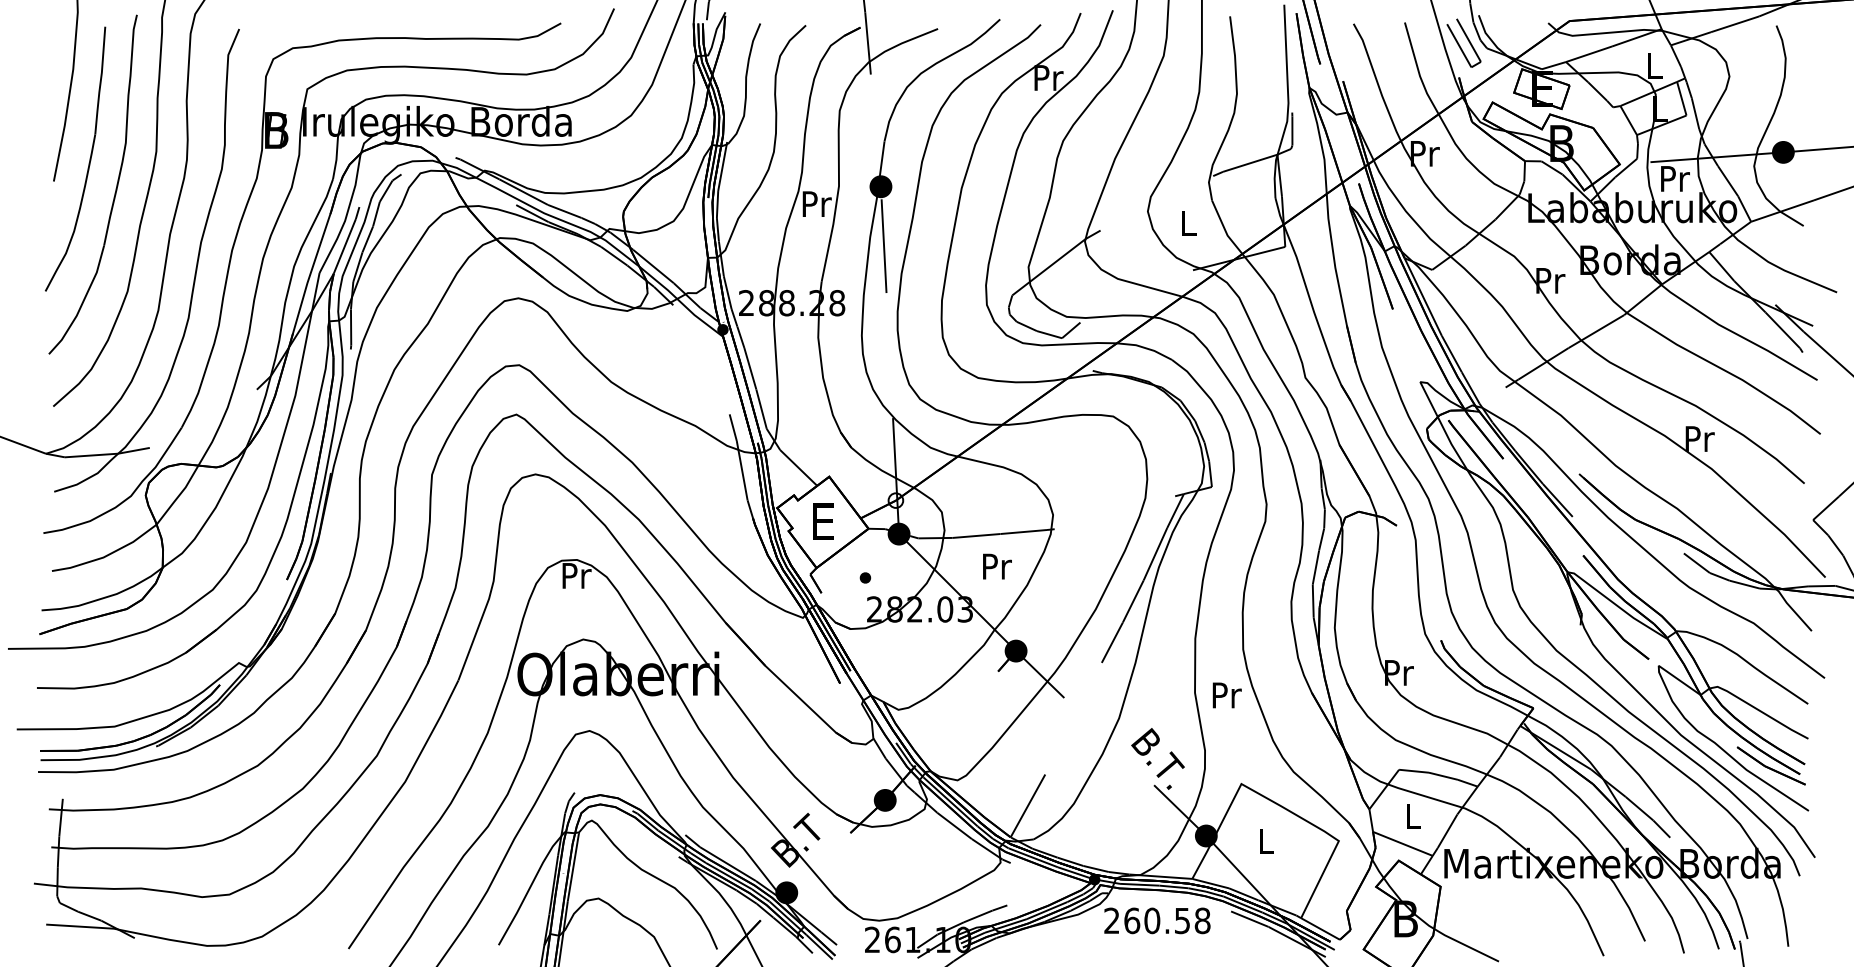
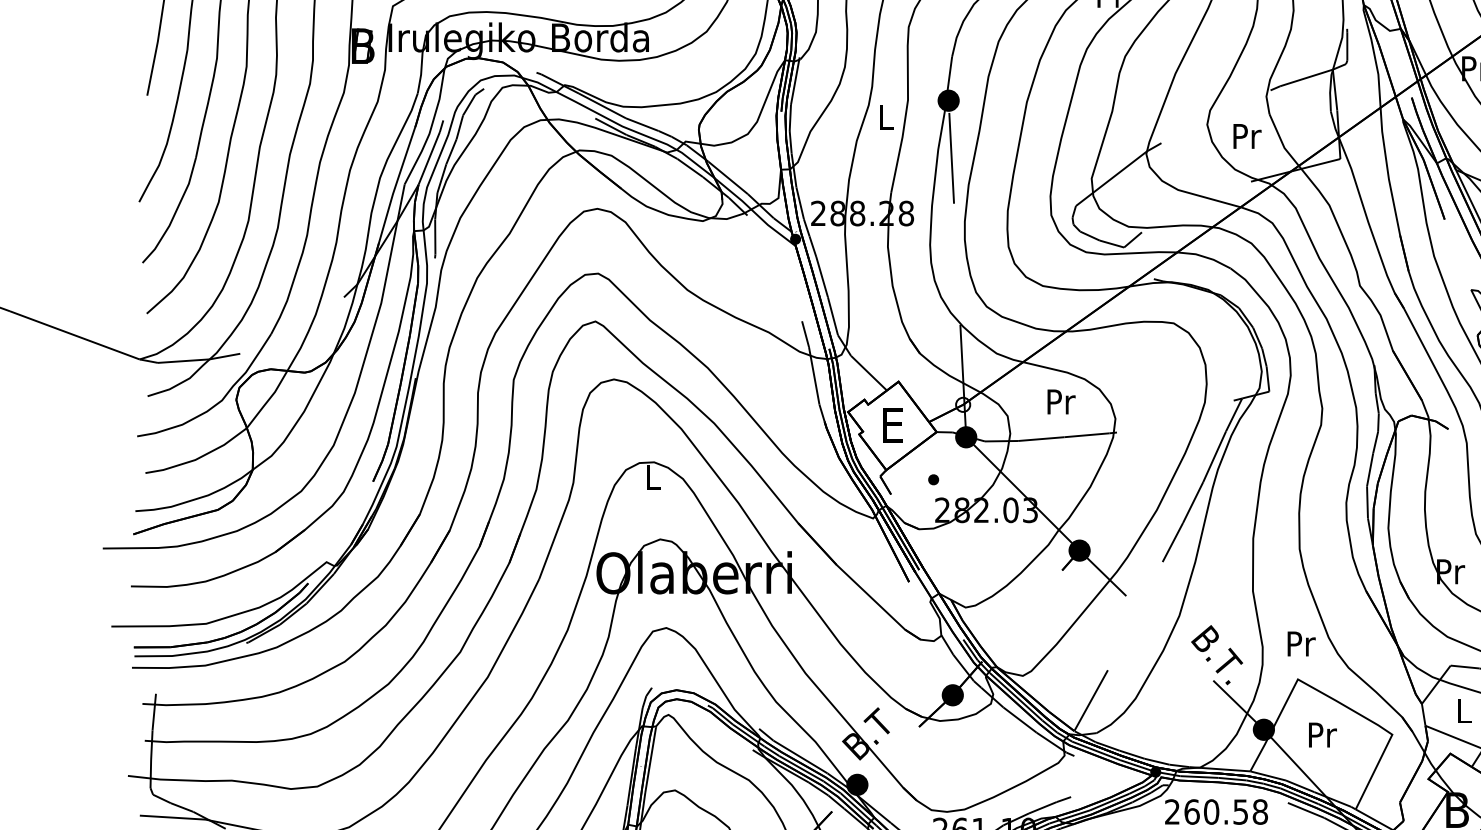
text: (816, 203) -> (886, 116), Pr -> L
text: (1189, 223) -> (1247, 136), L -> Pr
text: (997, 566) -> (1061, 401), moved
text: (576, 575) -> (653, 477), Pr -> L
text: (1226, 695) -> (1300, 644), moved
text: (1266, 841) -> (1322, 735), L -> Pr

